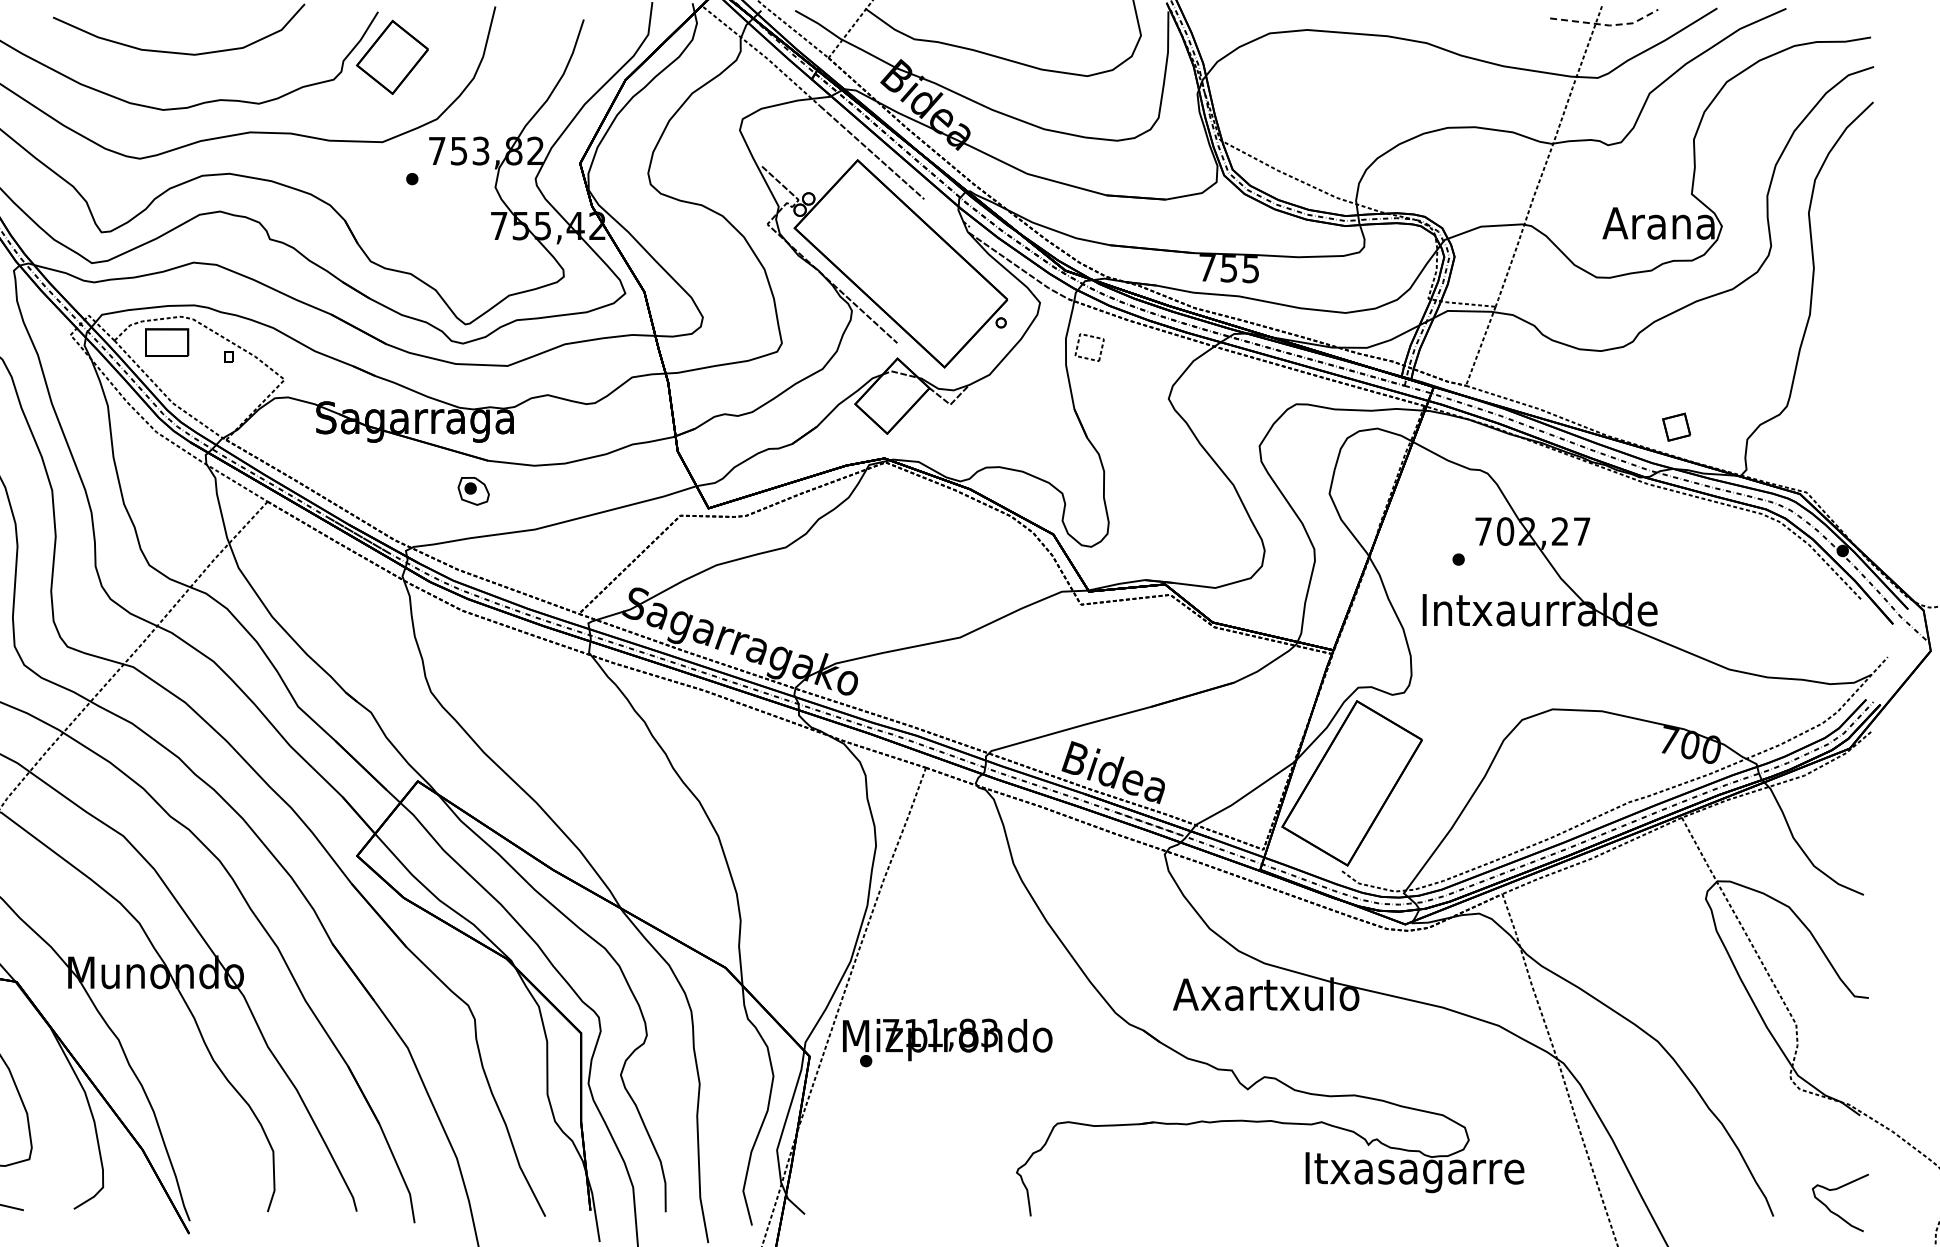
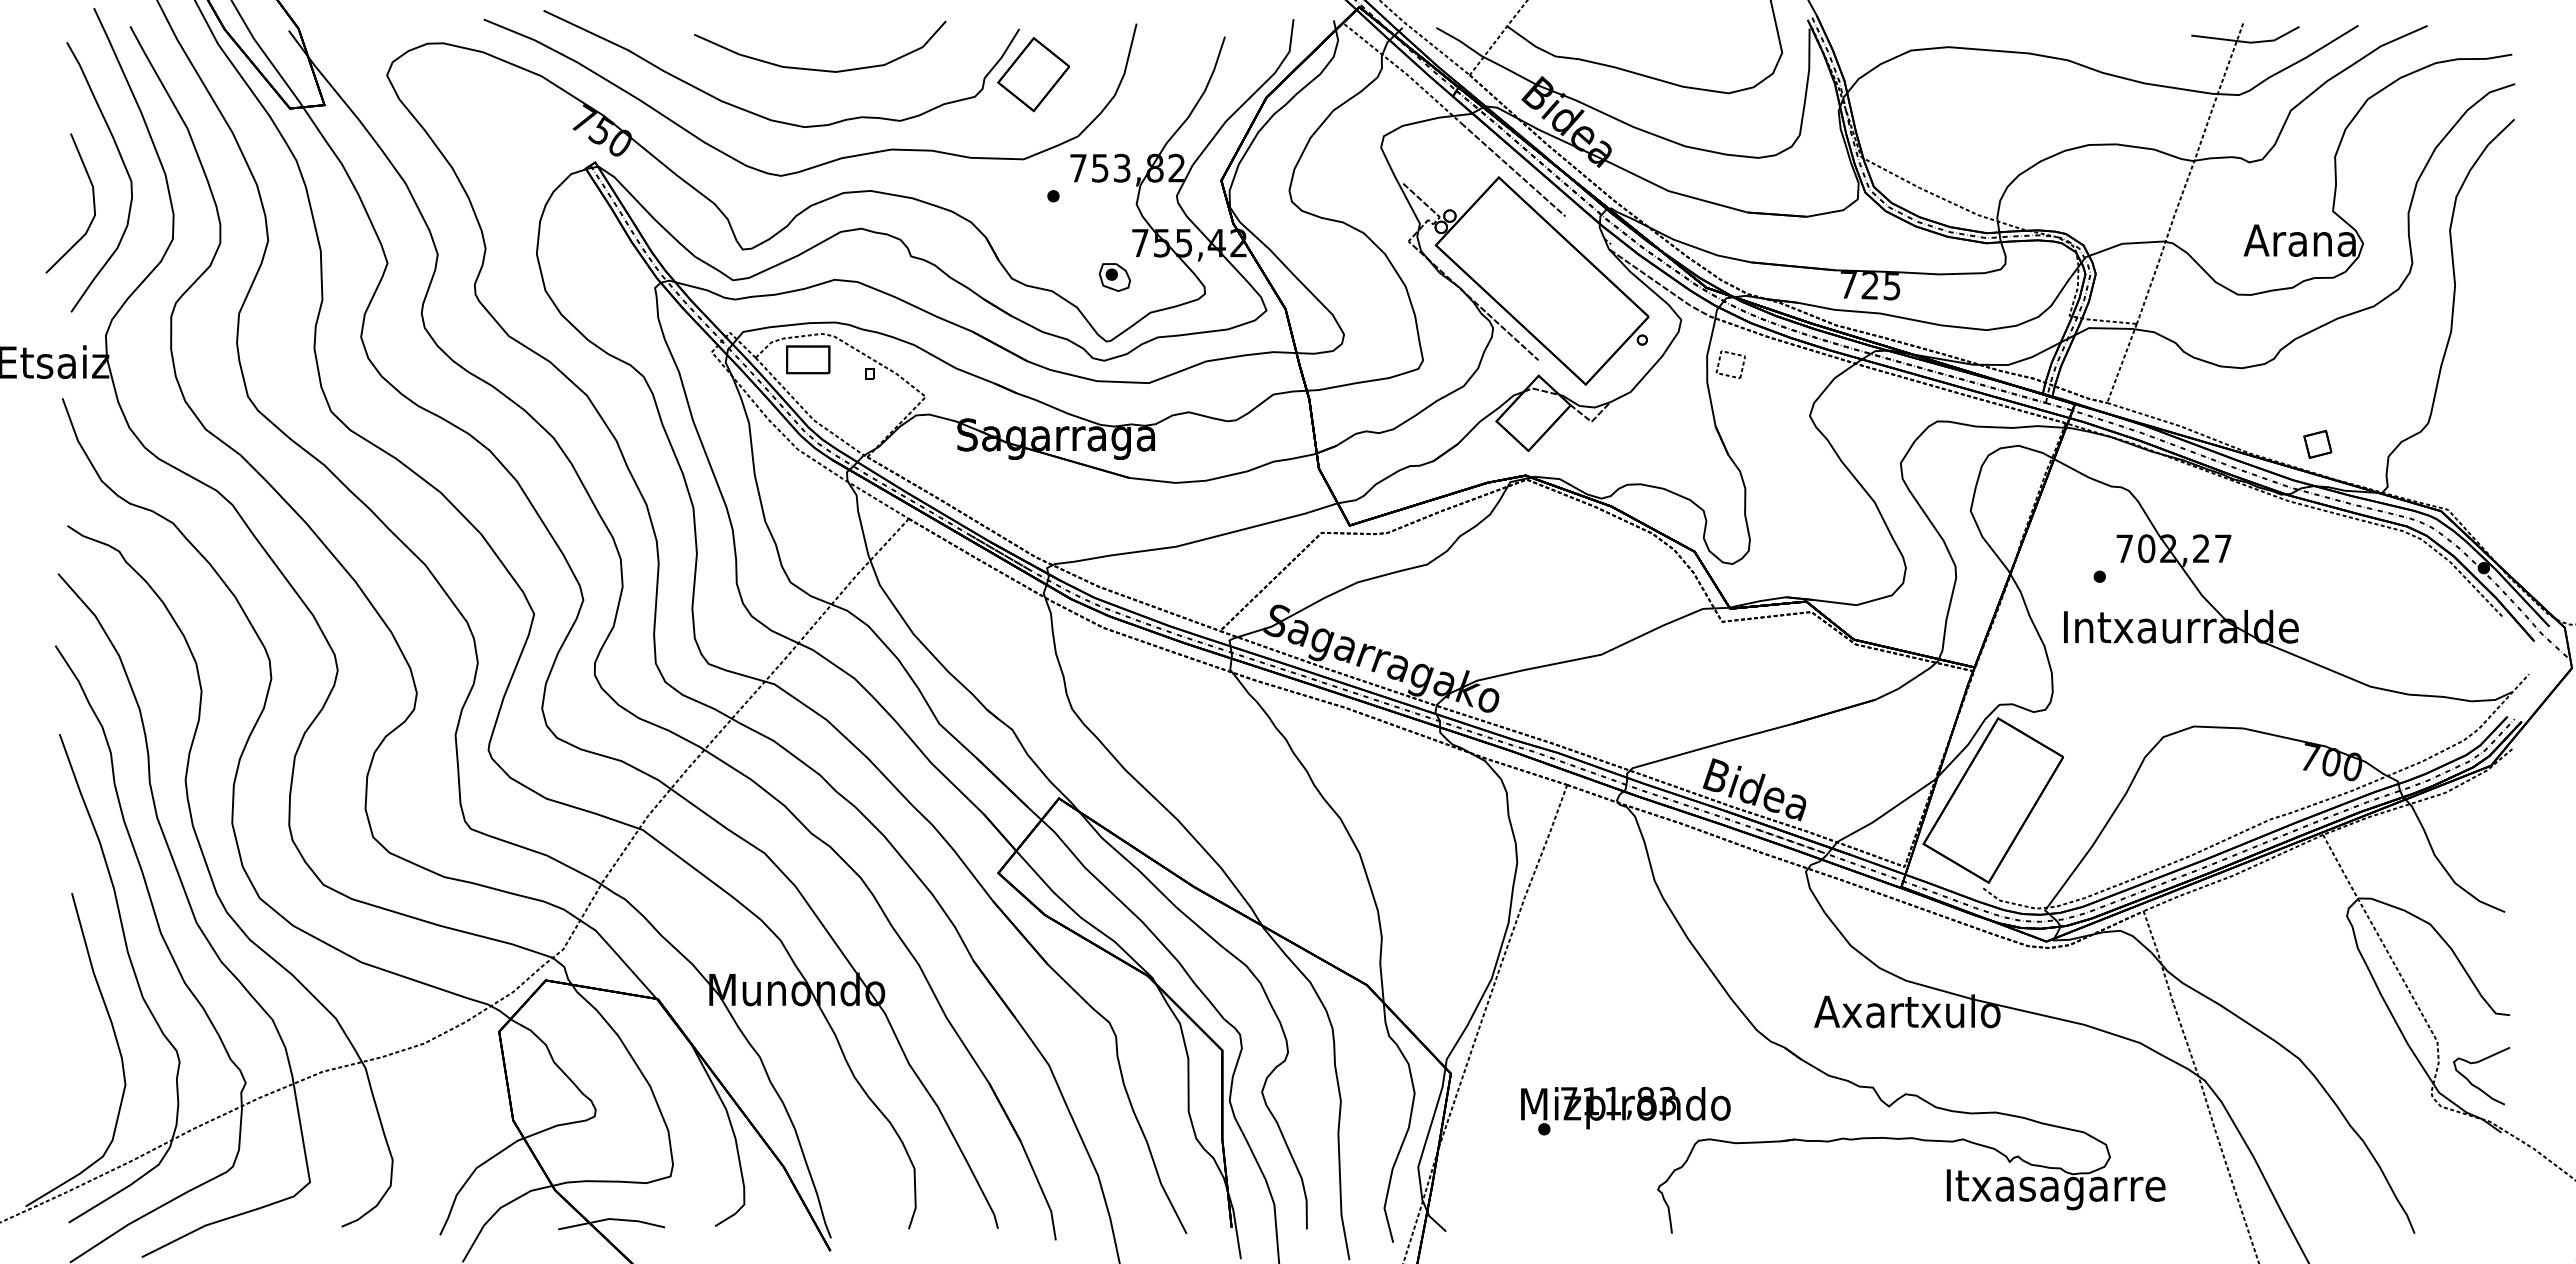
line: (1607, 25) -> (2248, 42), dashed -> solid
text: (1228, 268) -> (1869, 285), 755 -> 725
part: (473, 491) -> (1114, 277), moved
text: (947, 1042) -> (1625, 1110), moved
curve: (1836, 1213) -> (2477, 1086), moved

